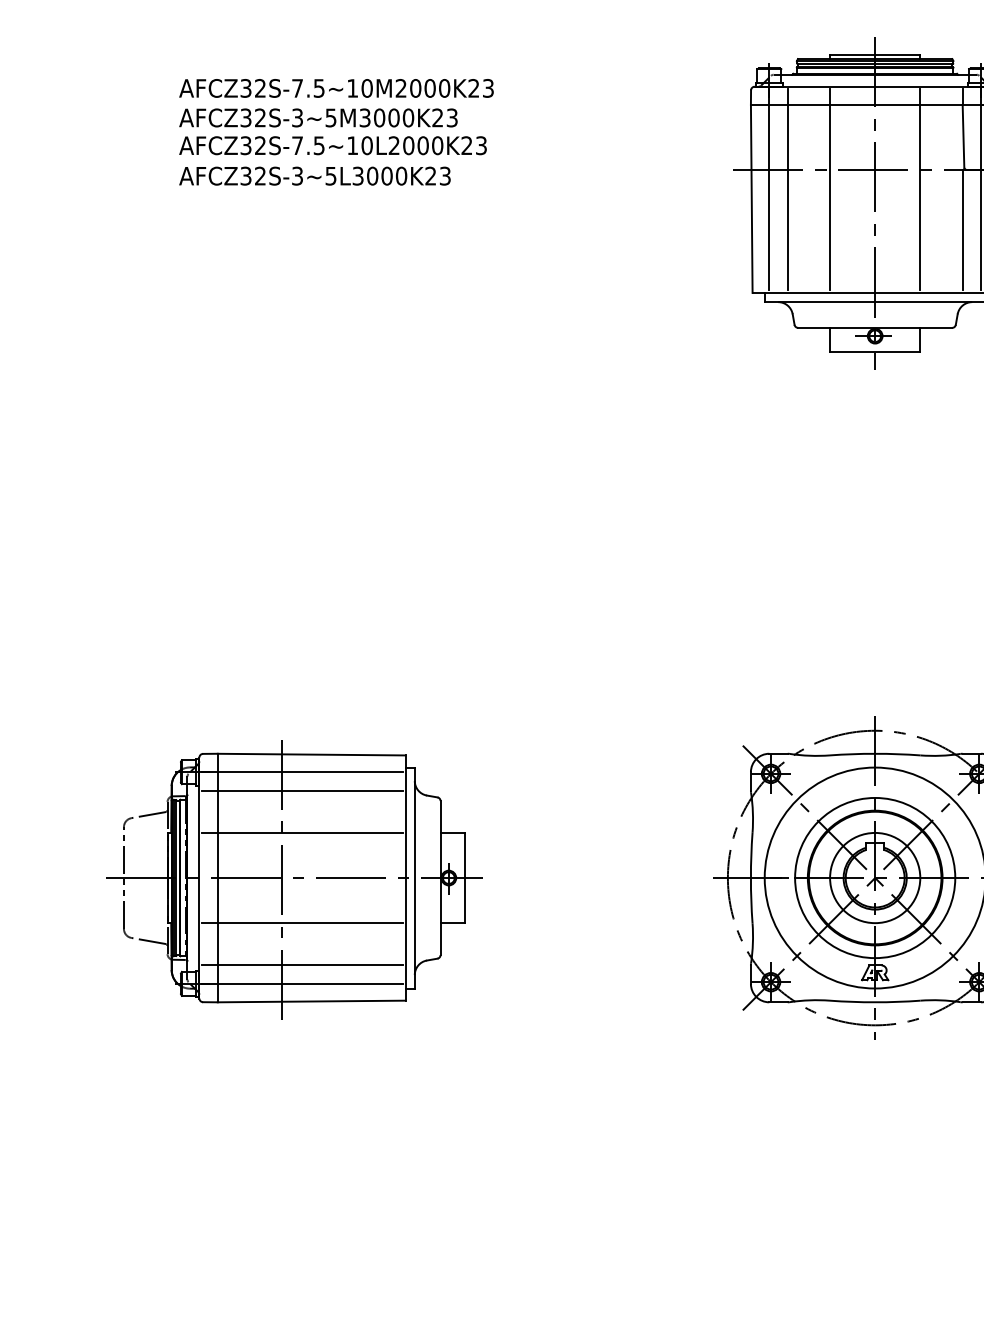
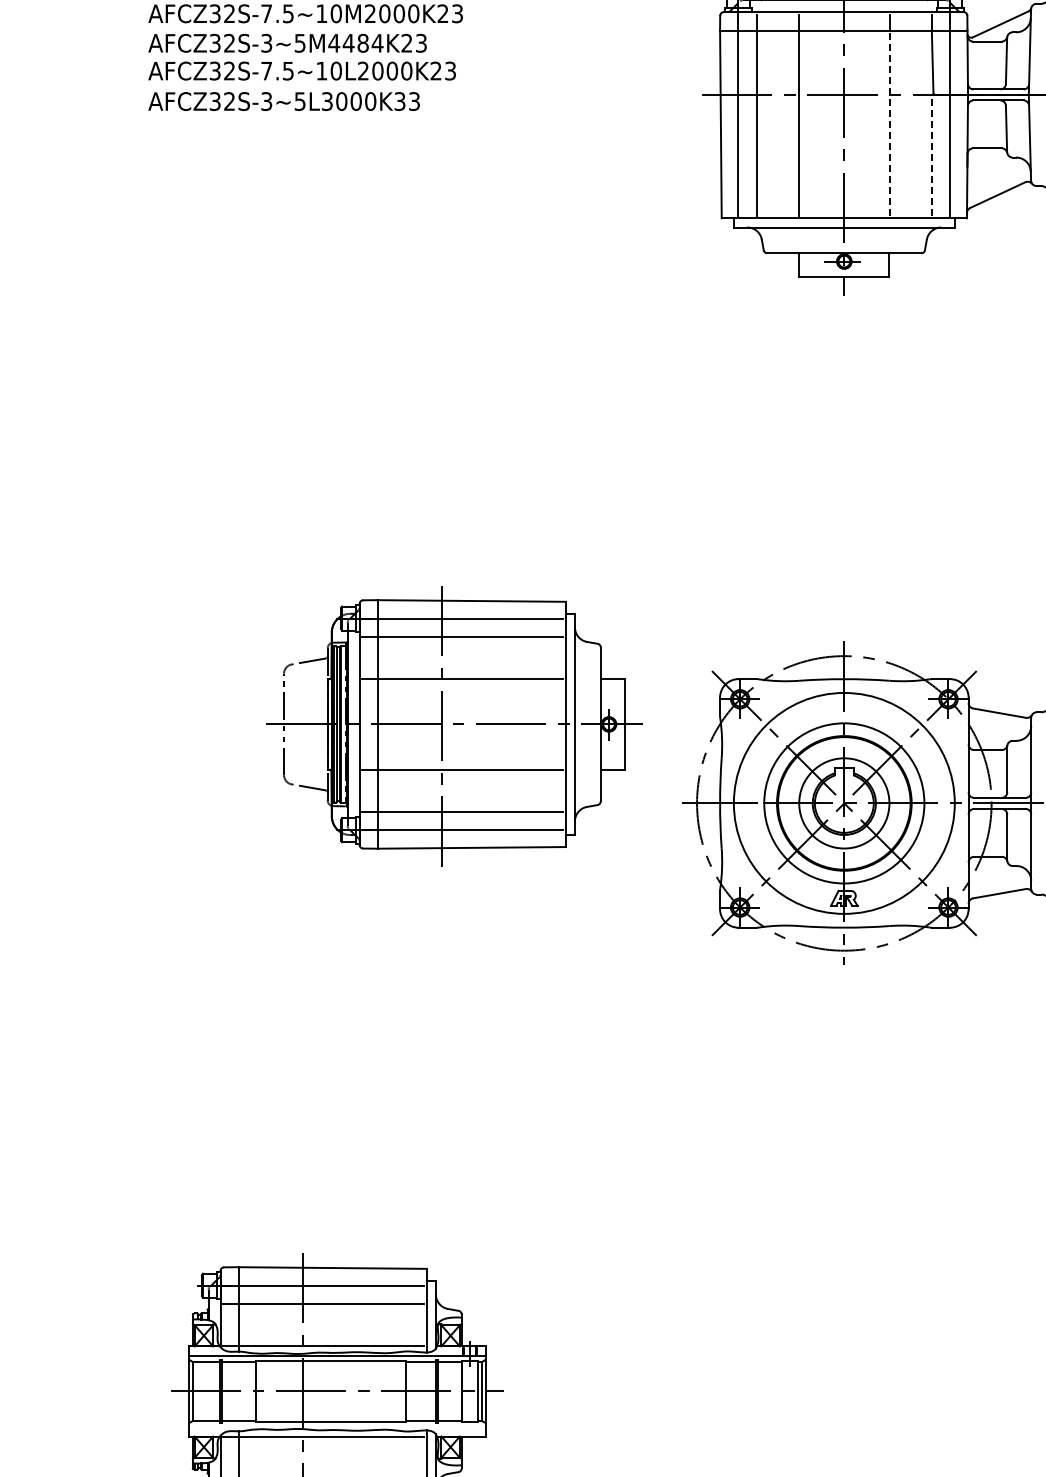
text: (386, 117) -> (355, 42), AFCZ32S-3~5M3000K23 -> AFCZ32S-3~5M4484K23
text: (430, 176) -> (399, 101), AFCZ32S-3~5L3000K23 -> AFCZ32S-3~5L3000K33
line: (920, 198) -> (889, 123), solid -> dashed
line: (962, 229) -> (931, 154), solid -> dashed
part: (294, 880) -> (454, 726), moved

